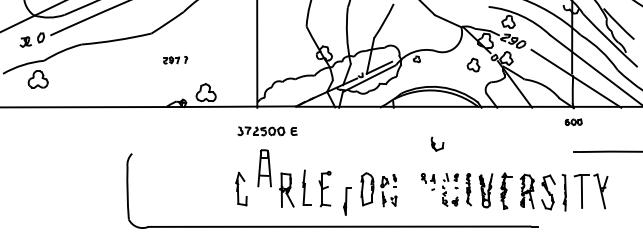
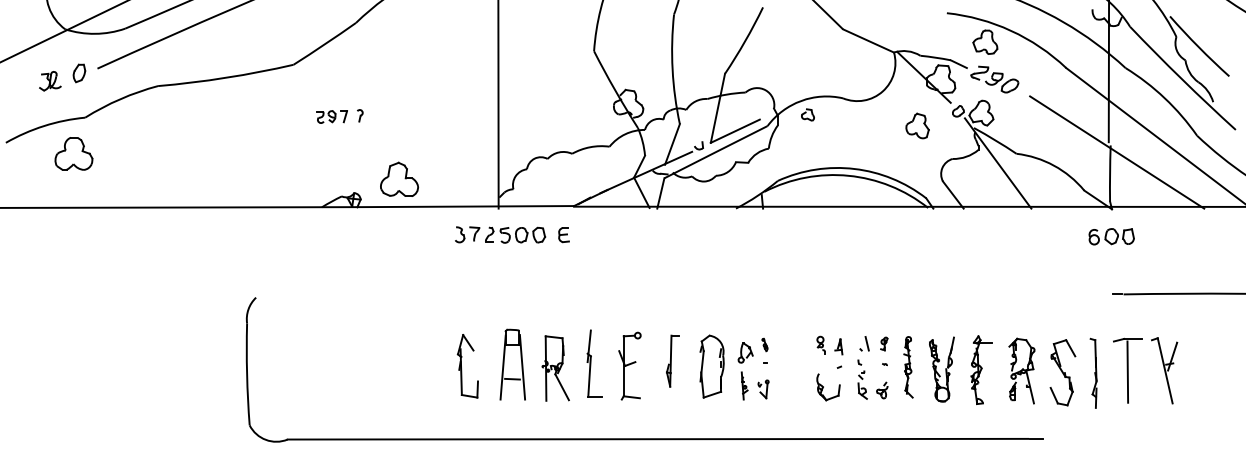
part: (573, 122) -> (1111, 237), size x1.43
part: (267, 131) -> (512, 235), moved
part: (437, 143) -> (828, 386), moved
part: (264, 168) -> (512, 365), moved
part: (347, 201) -> (673, 361), moved

